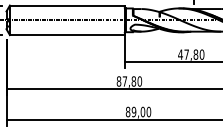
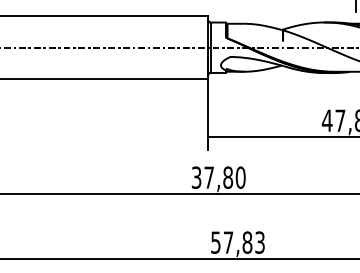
text: (118, 81) -> (195, 177), 87,80 -> 37,80
text: (138, 111) -> (237, 241), 89,00 -> 57,83

